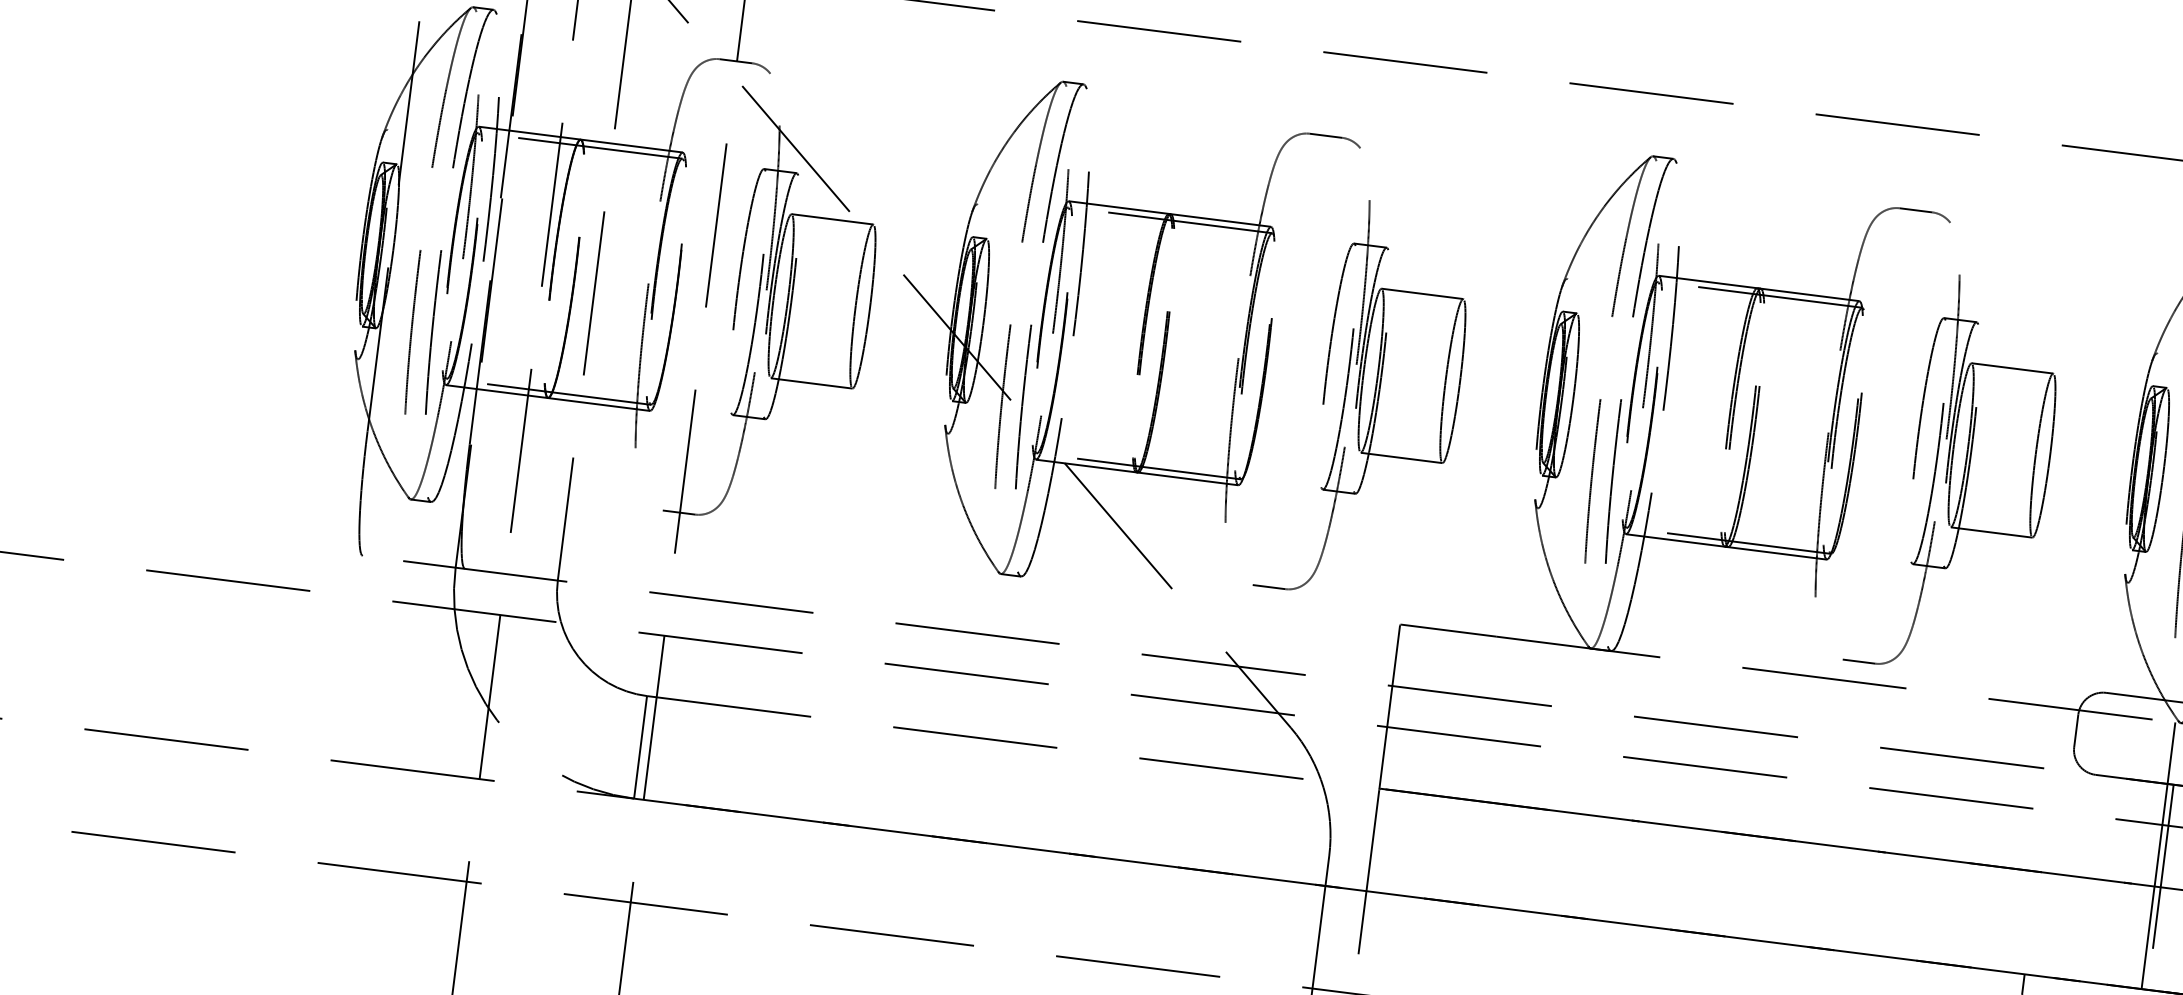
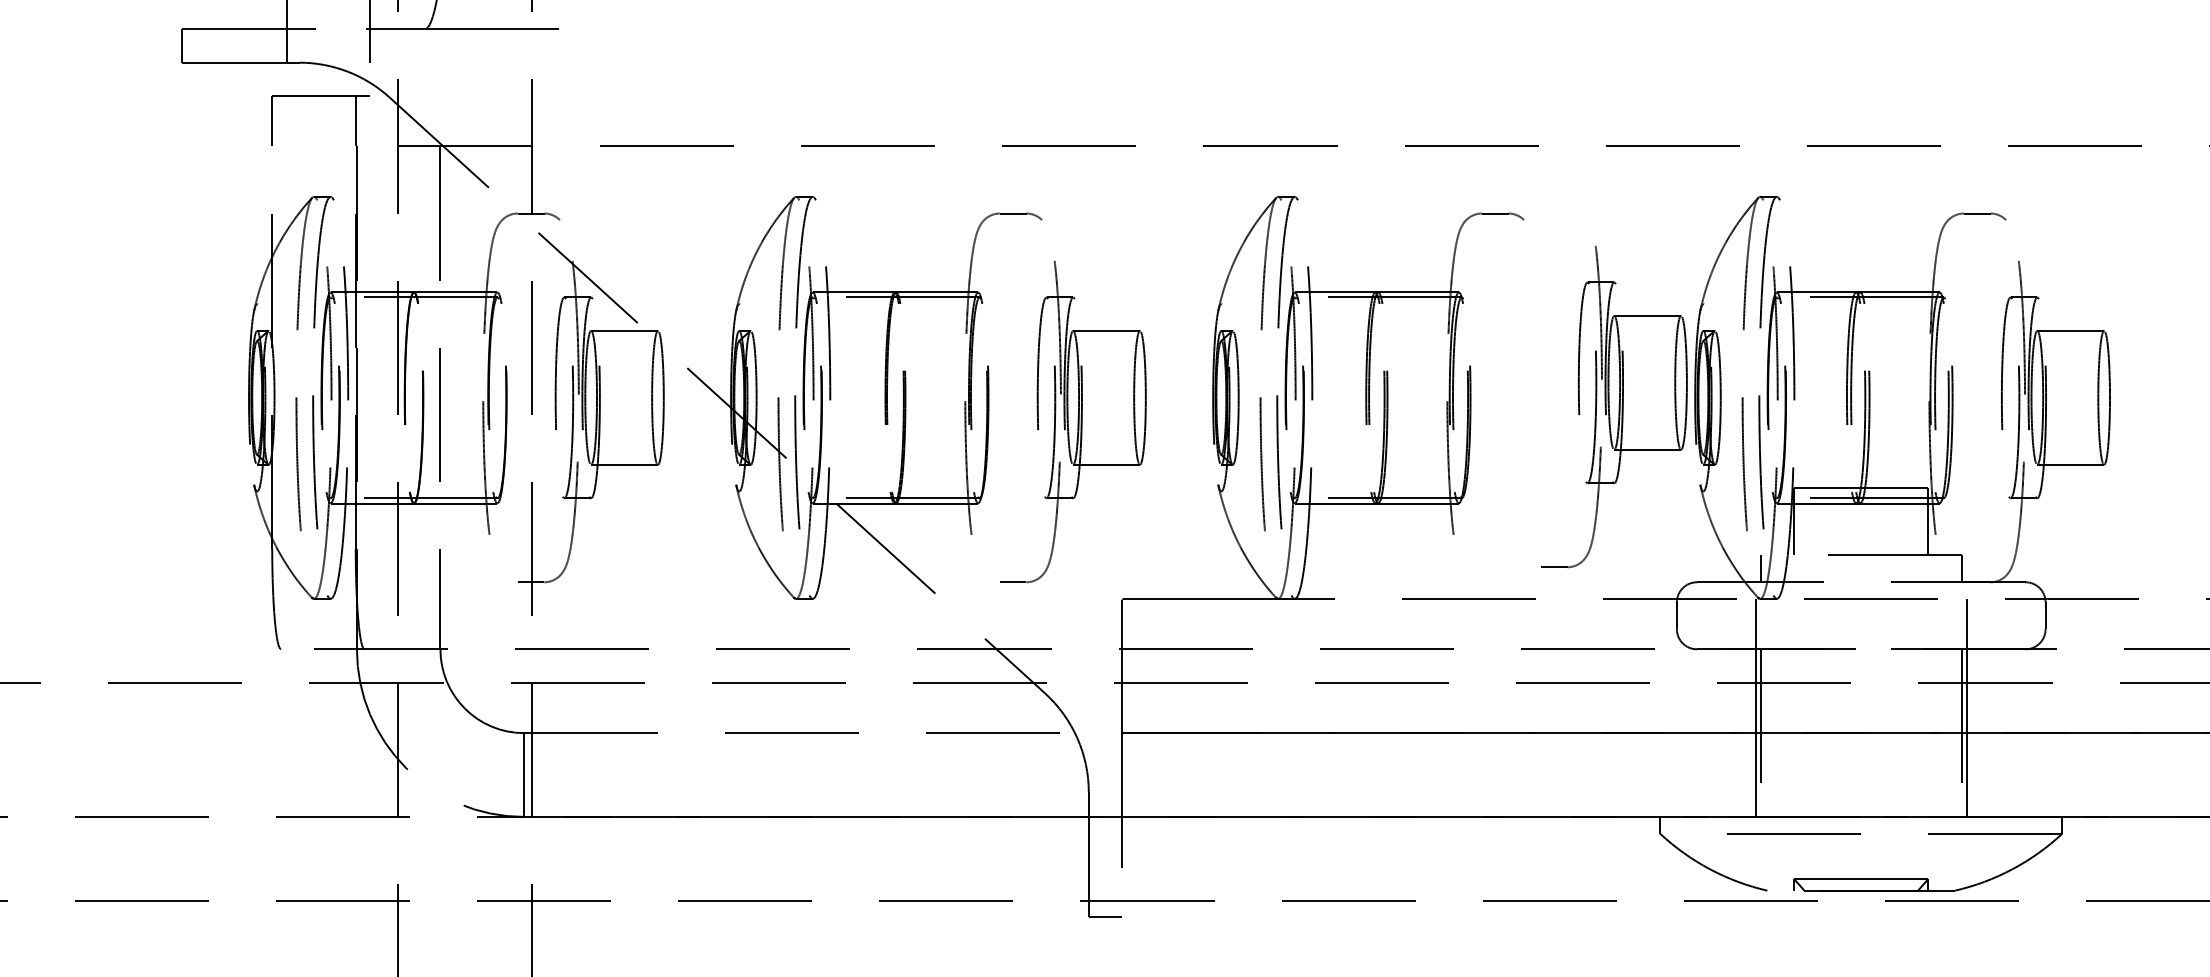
part: (1957, 474) -> (1614, 406), moved

